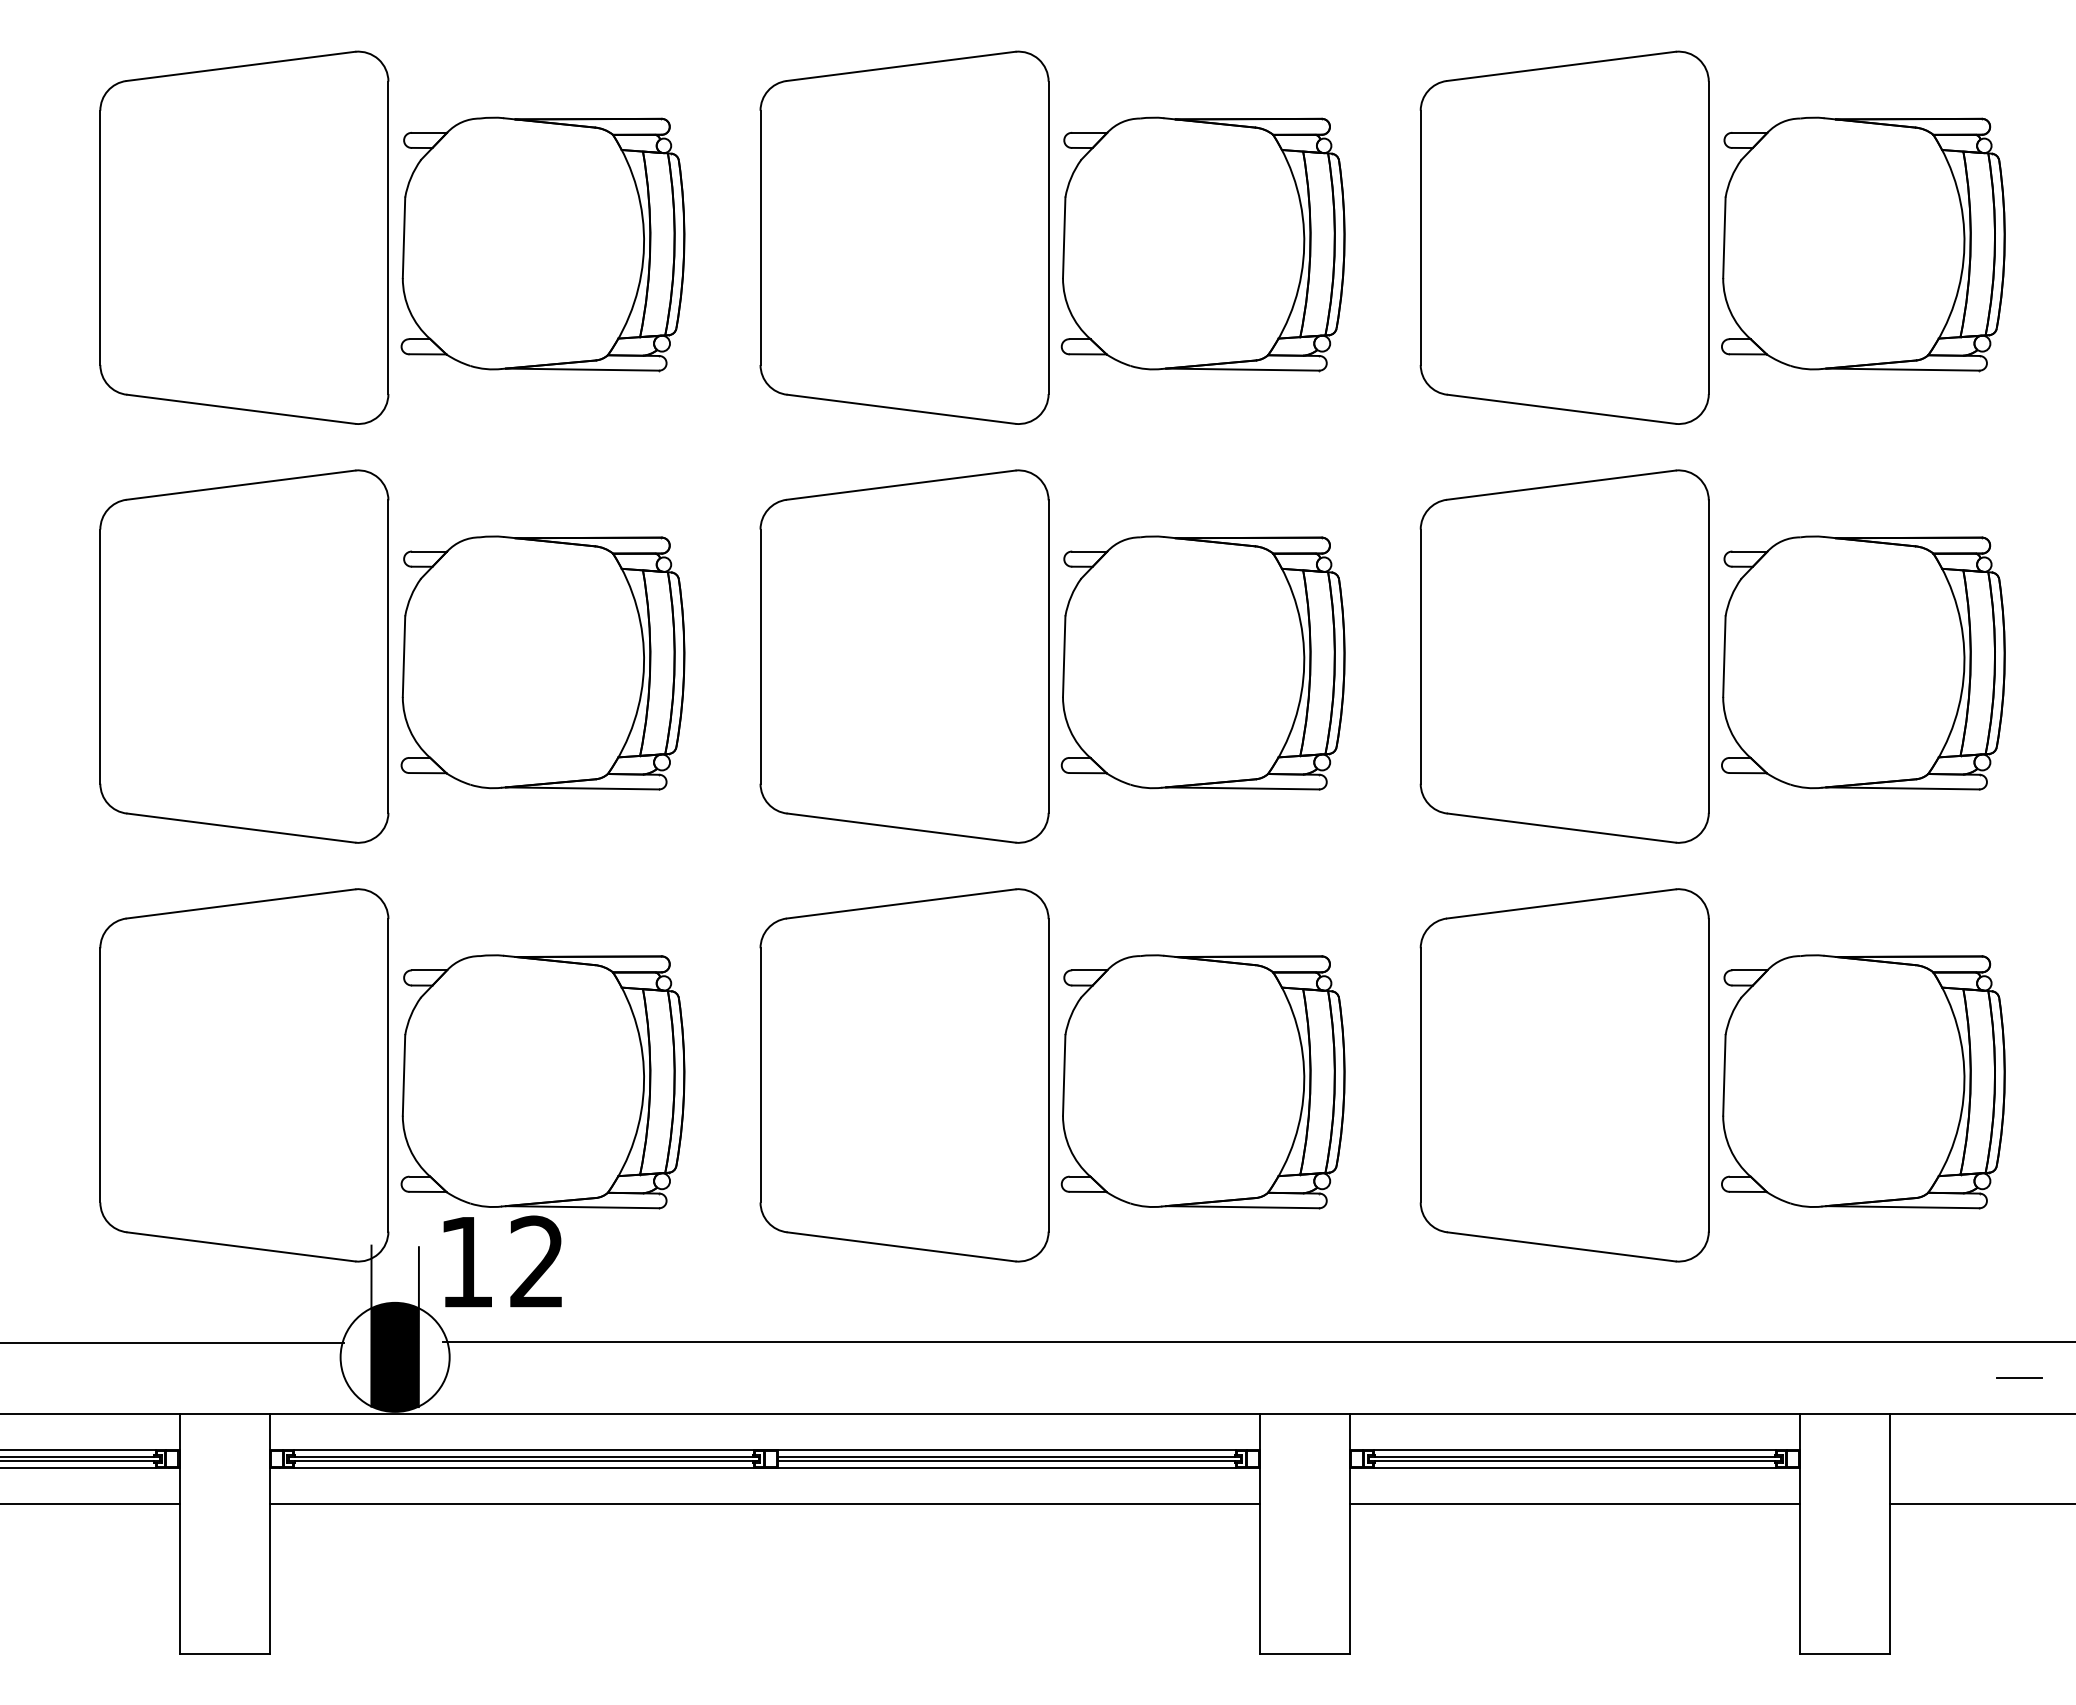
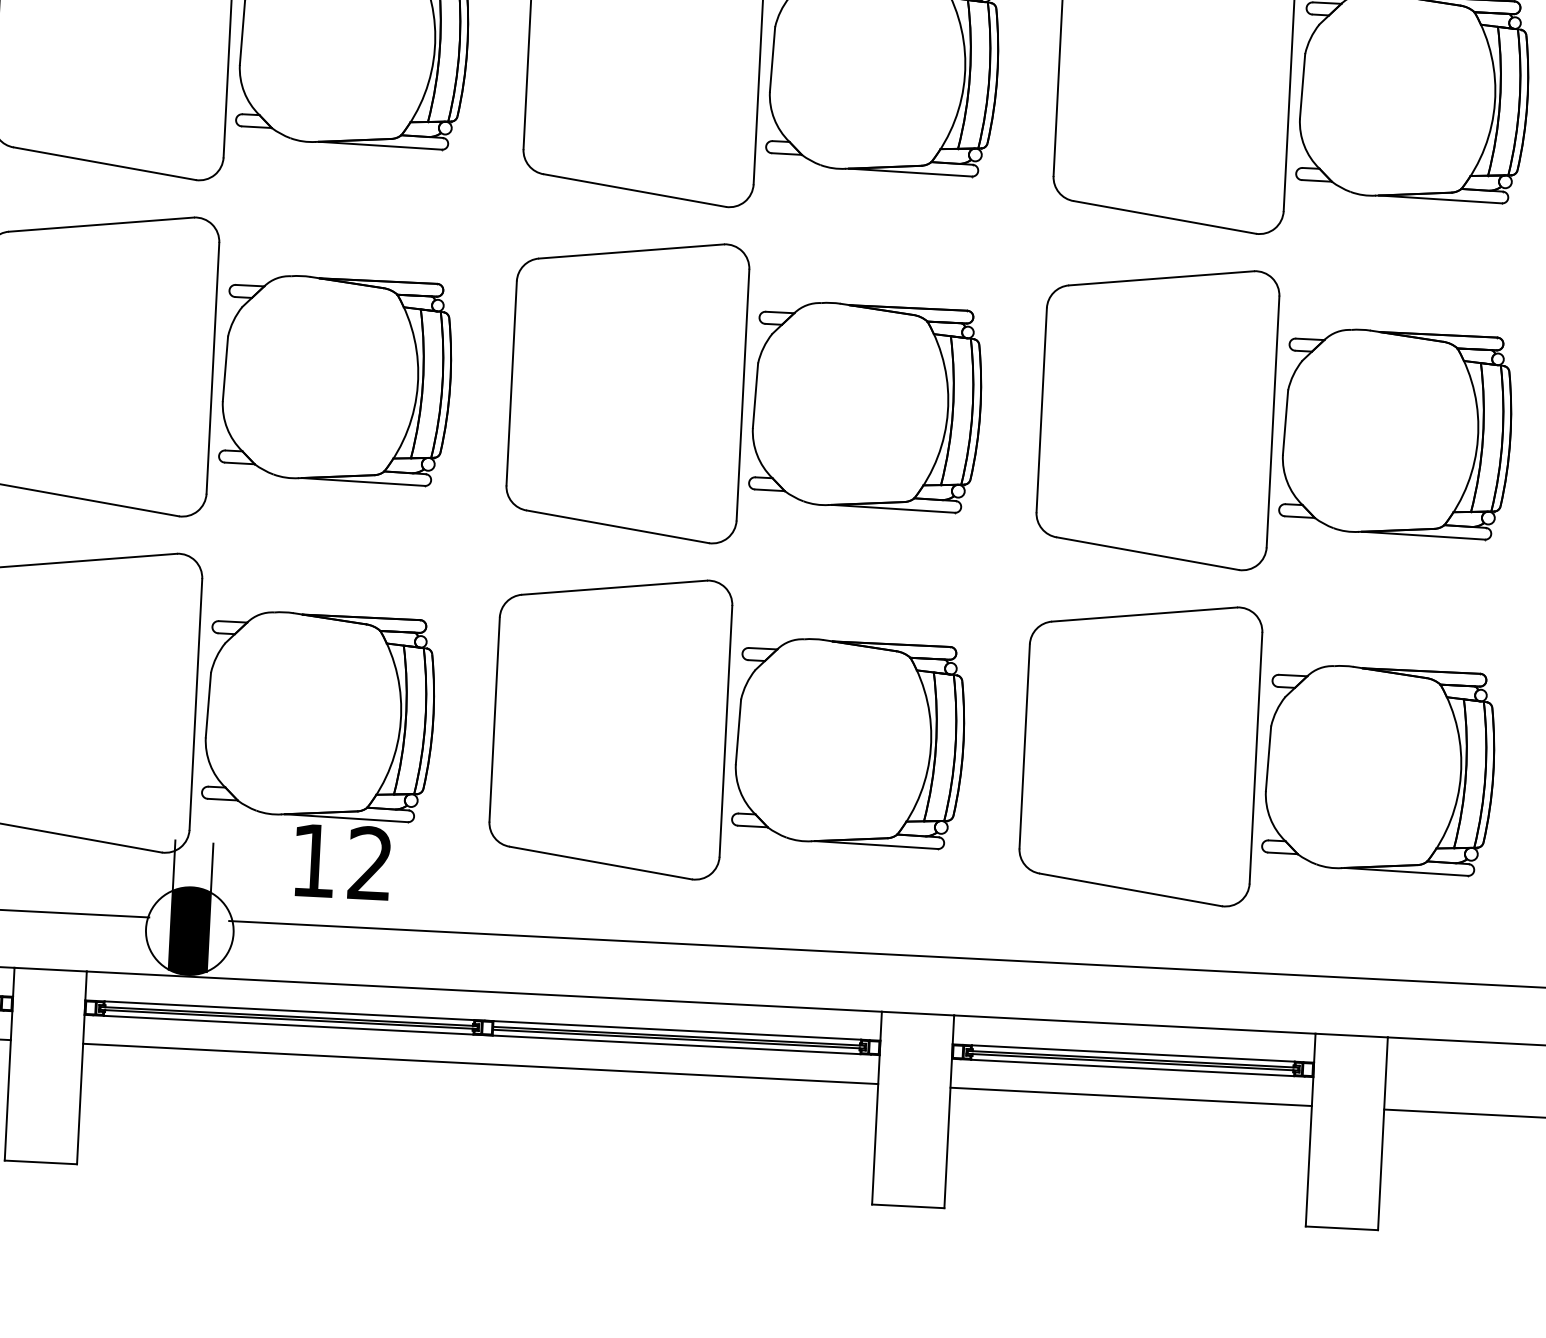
text: (502, 1261) -> (342, 861), moved
line: (2019, 1378) -> (1493, 1014), removed

